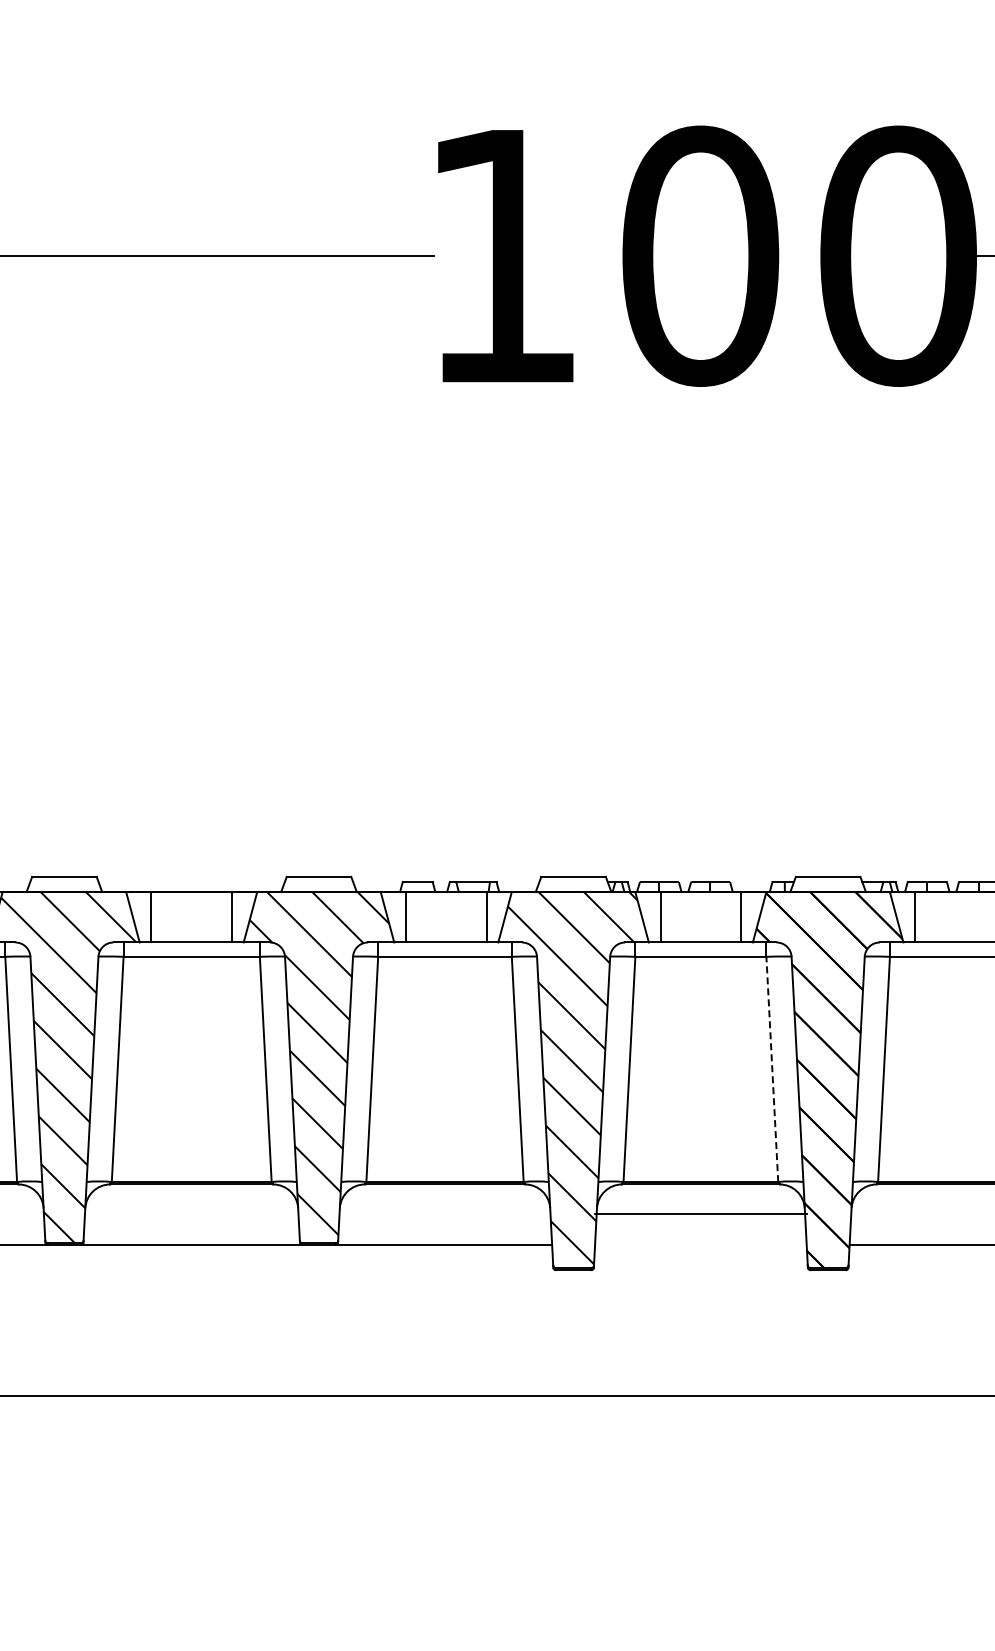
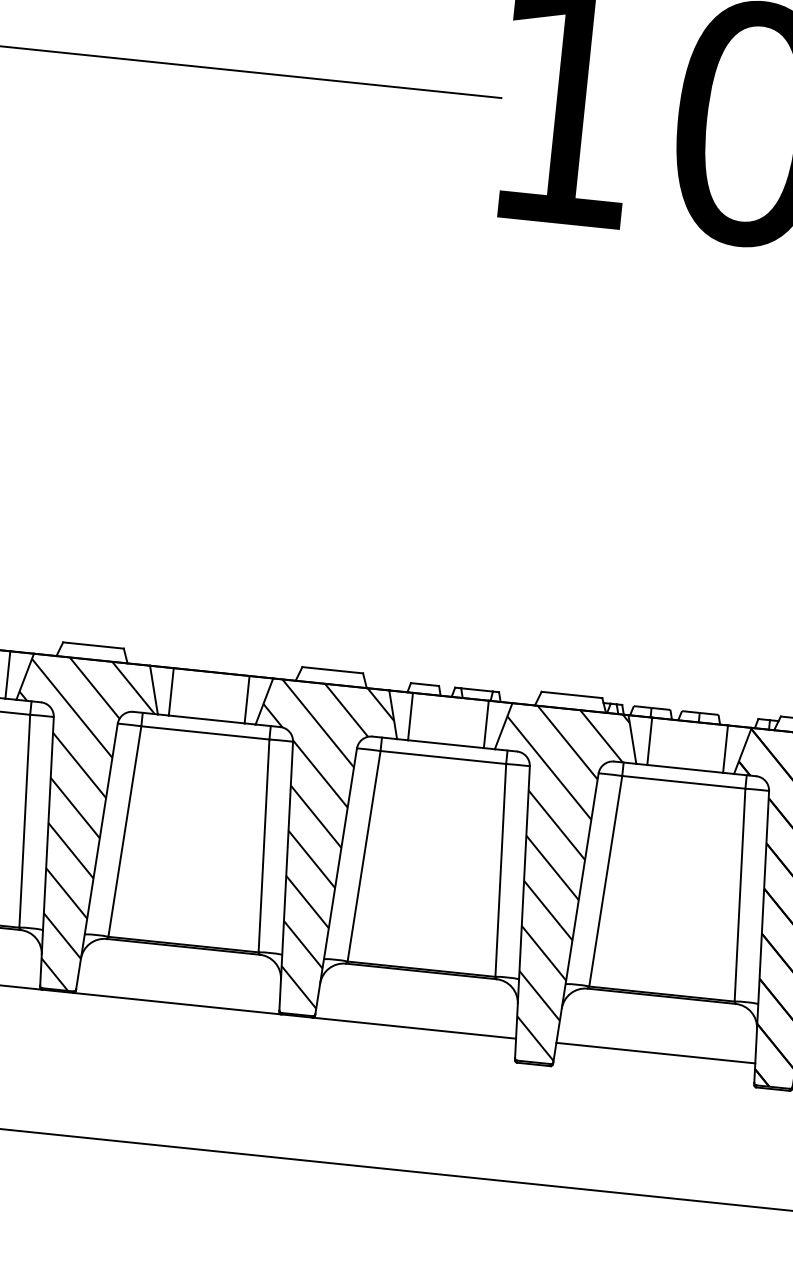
line: (772, 1069) -> (740, 895), dashed -> solid
line: (700, 1213) -> (655, 1052), moved

